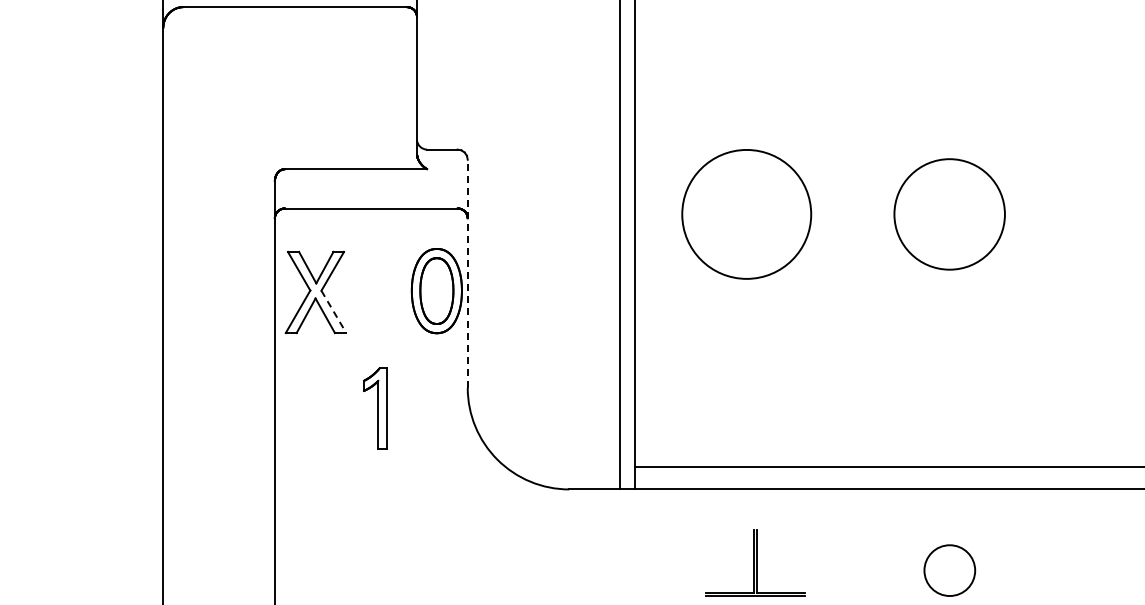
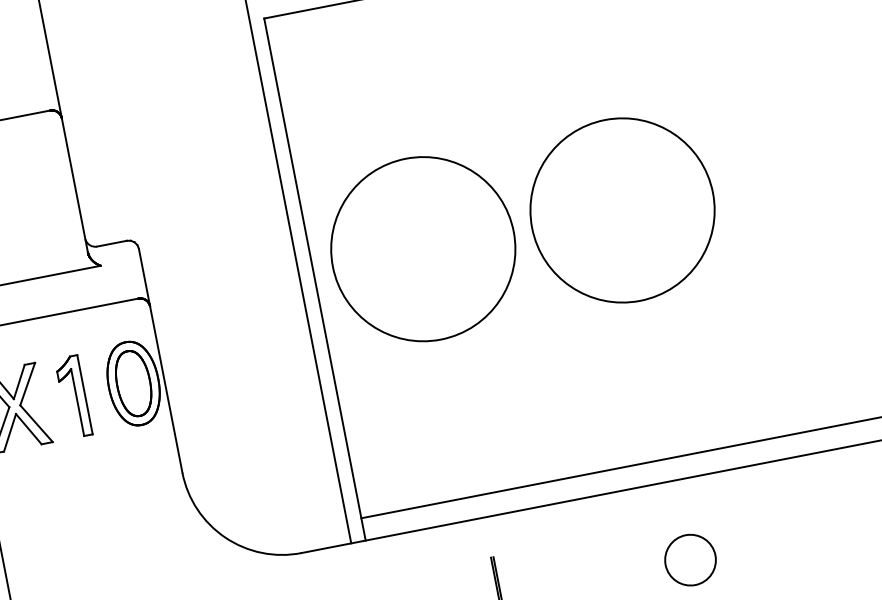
circle: (746, 214) -> (422, 249), size x1.43
circle: (949, 214) -> (622, 210), size x1.67
line: (467, 273) -> (160, 360), dashed -> solid
line: (333, 311) -> (36, 423), dashed -> solid
part: (375, 408) -> (73, 396), moved

